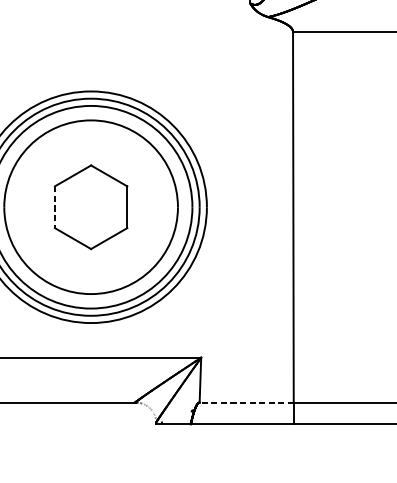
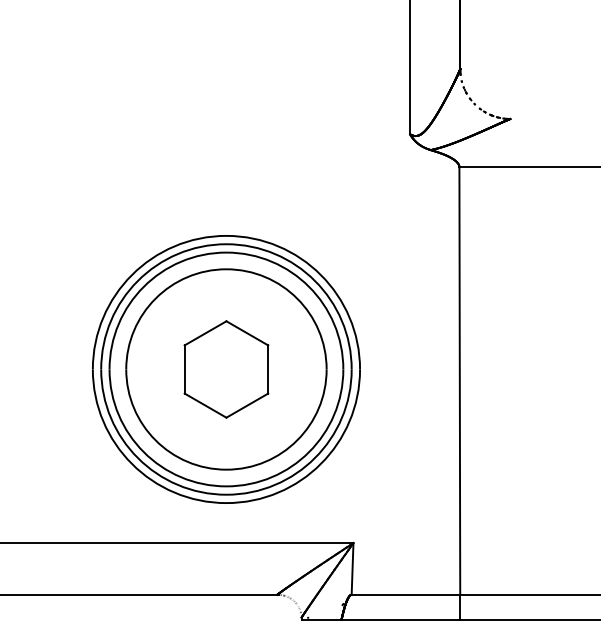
line: (54, 207) -> (184, 369), dashed -> solid
line: (246, 402) -> (405, 594), dashed -> solid

